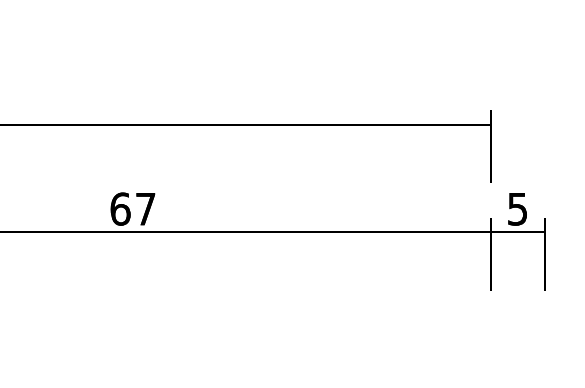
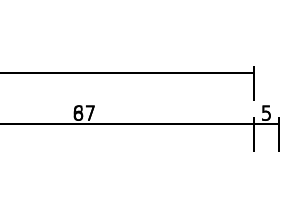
text: (120, 207) -> (78, 112), 67 -> 87

